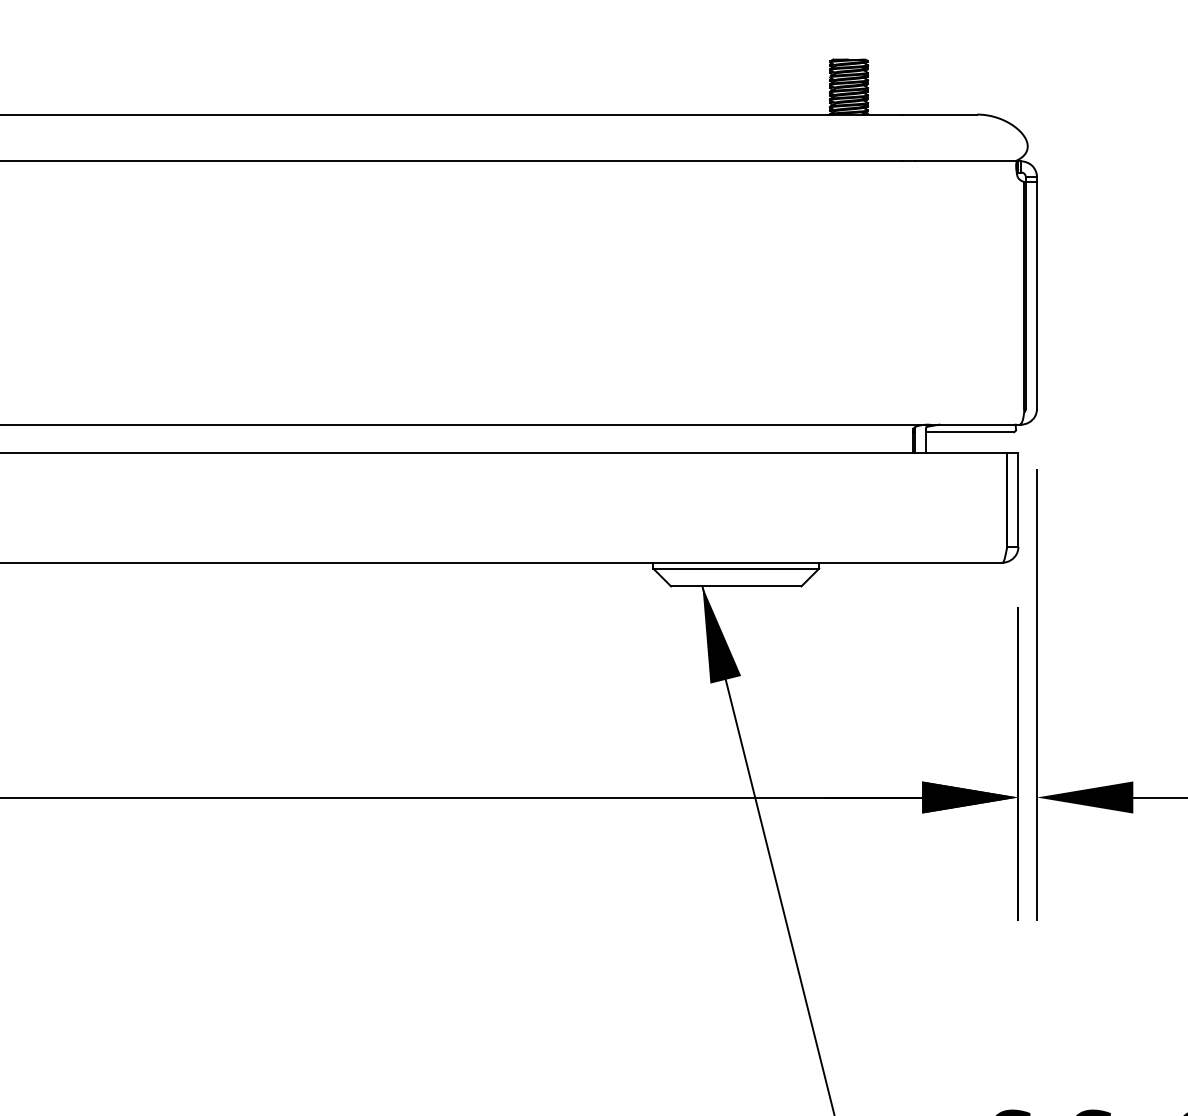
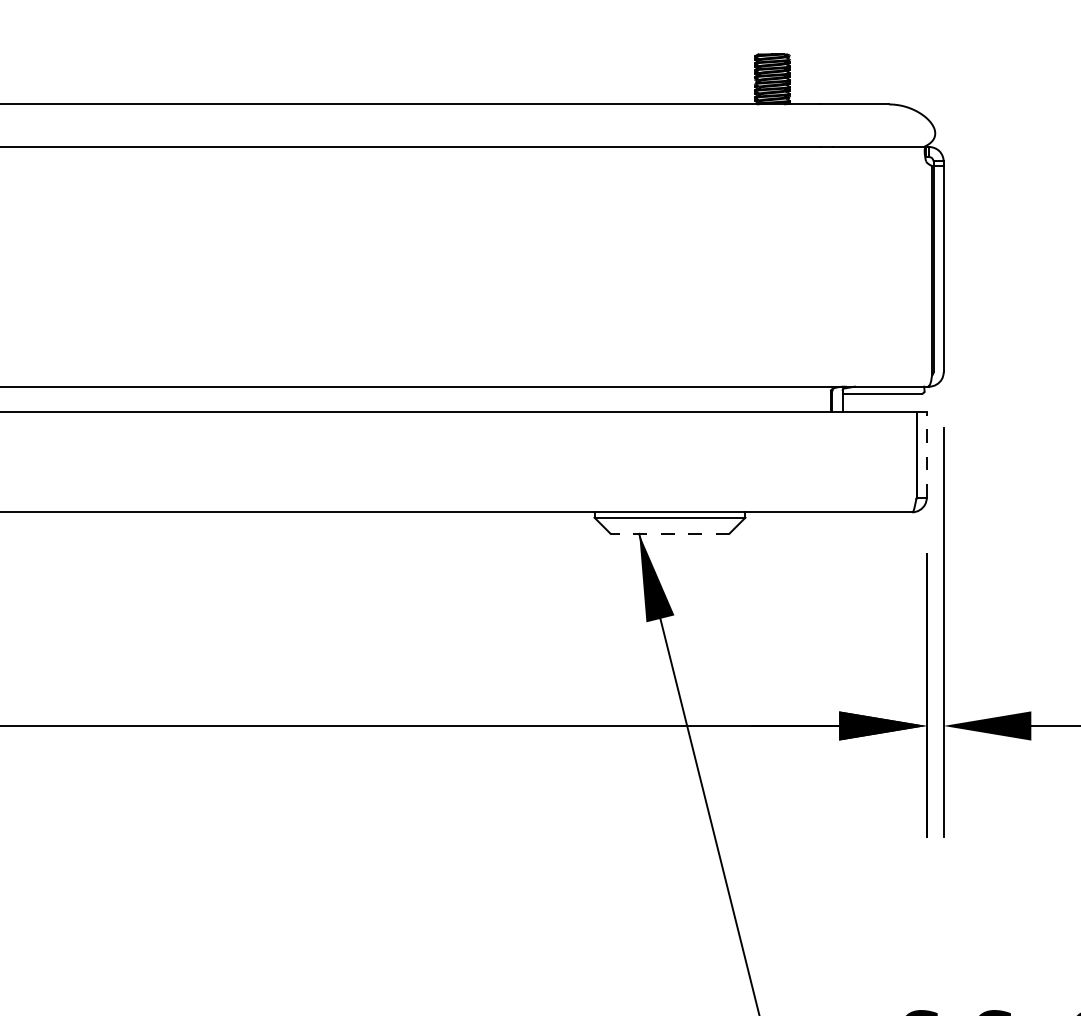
line: (1018, 500) -> (926, 455), solid -> dashed
line: (735, 586) -> (669, 533), solid -> dashed

